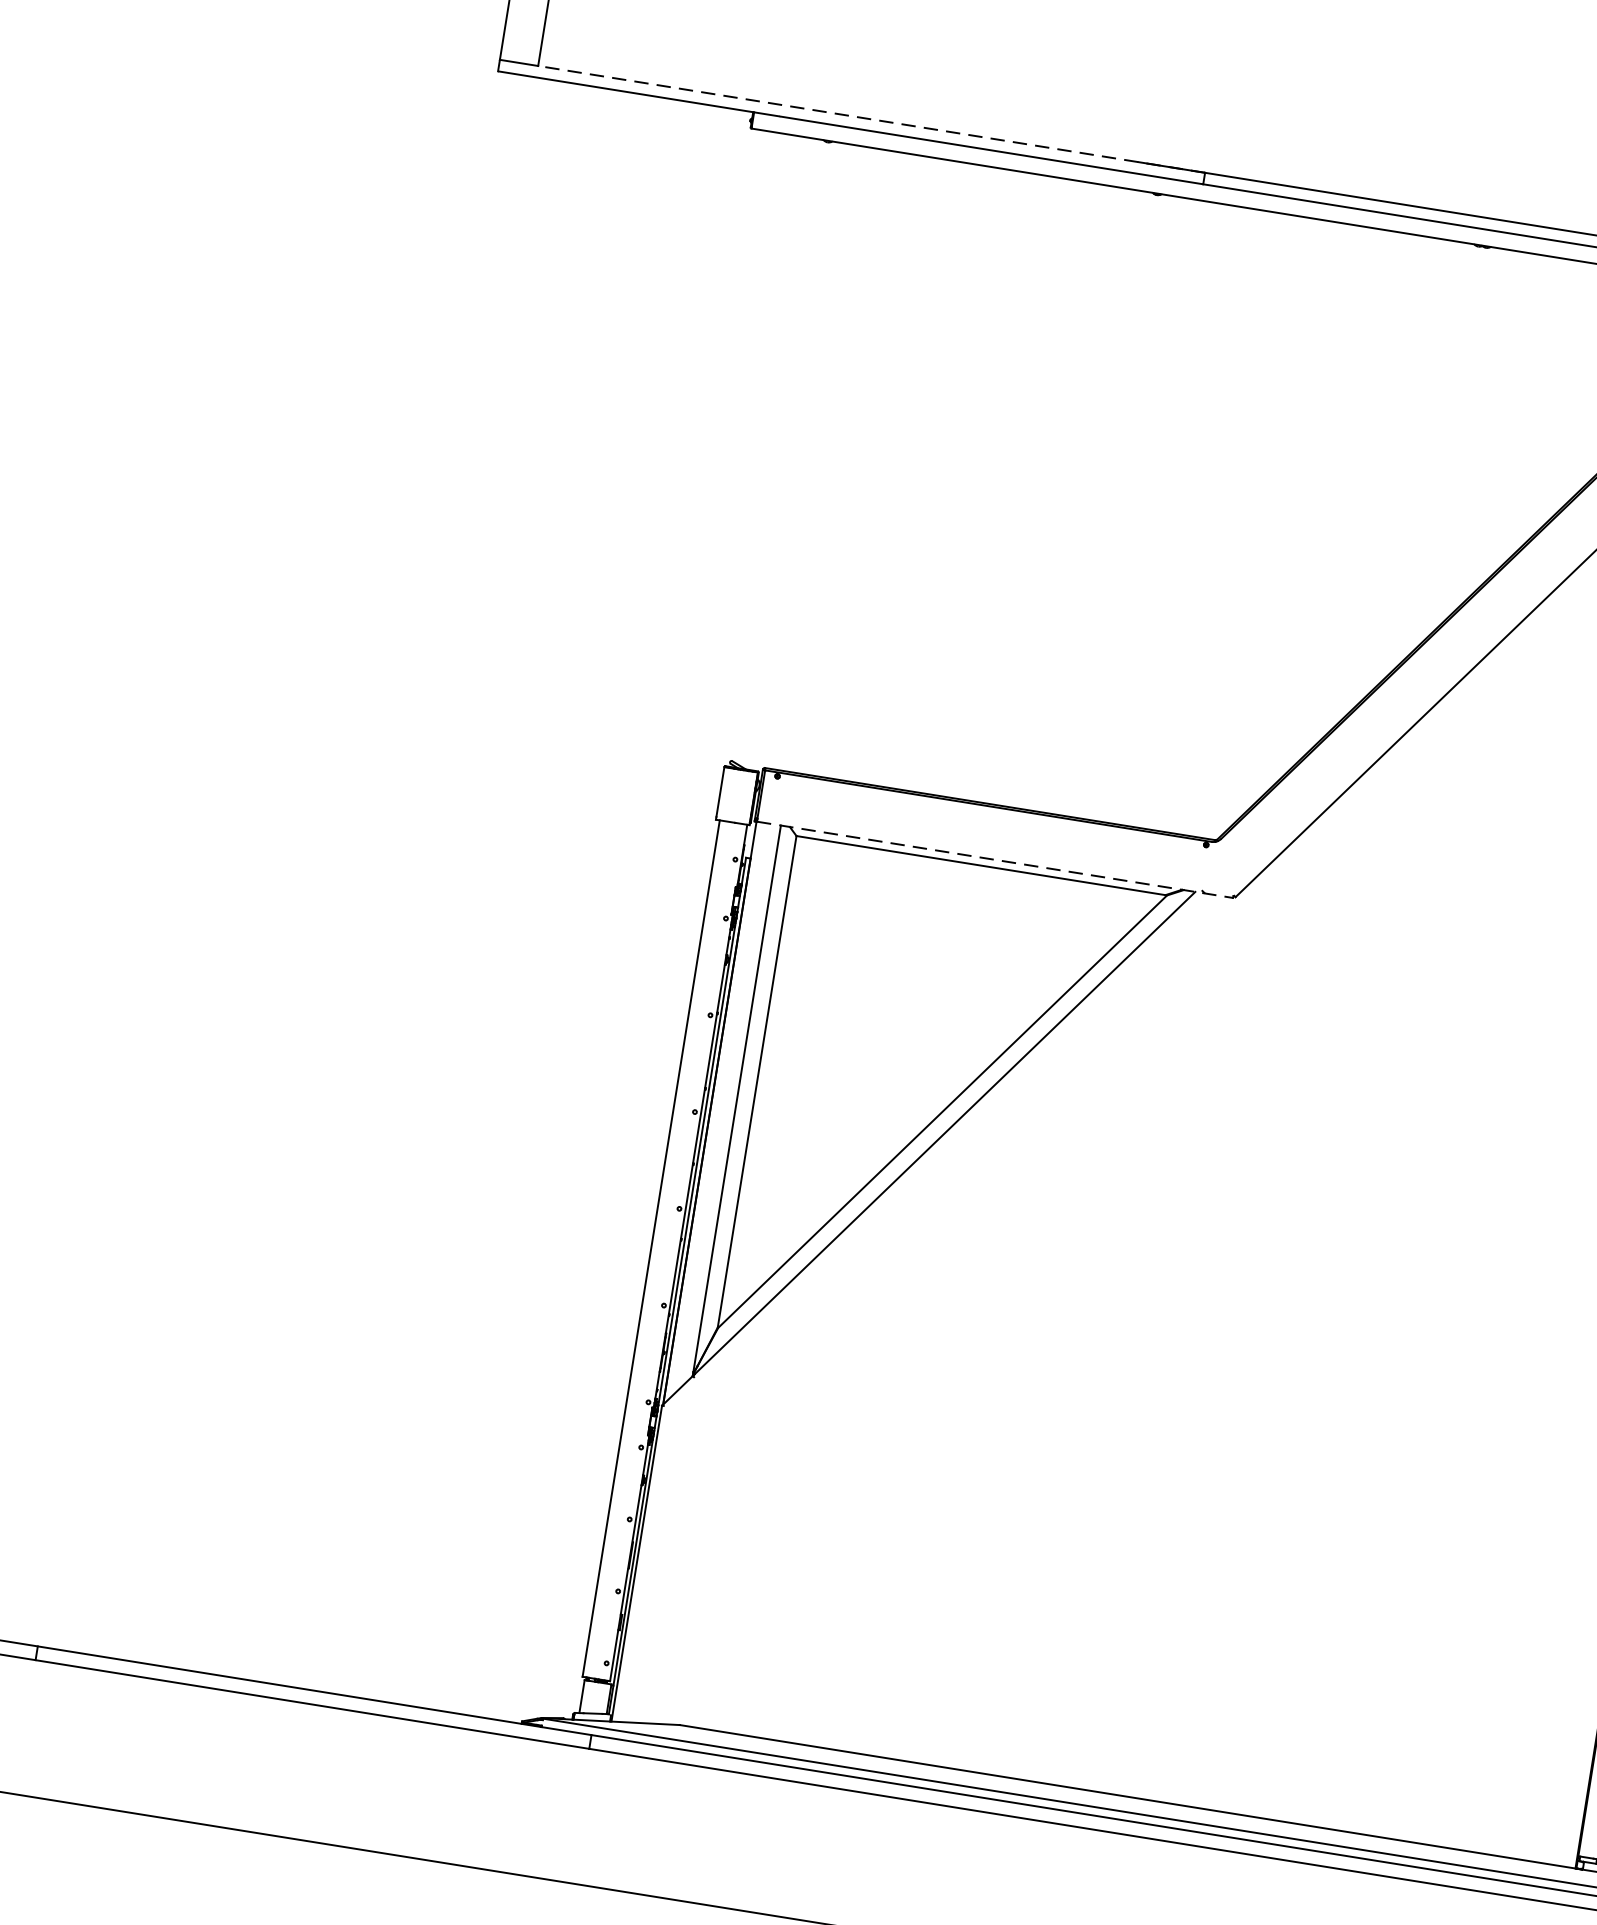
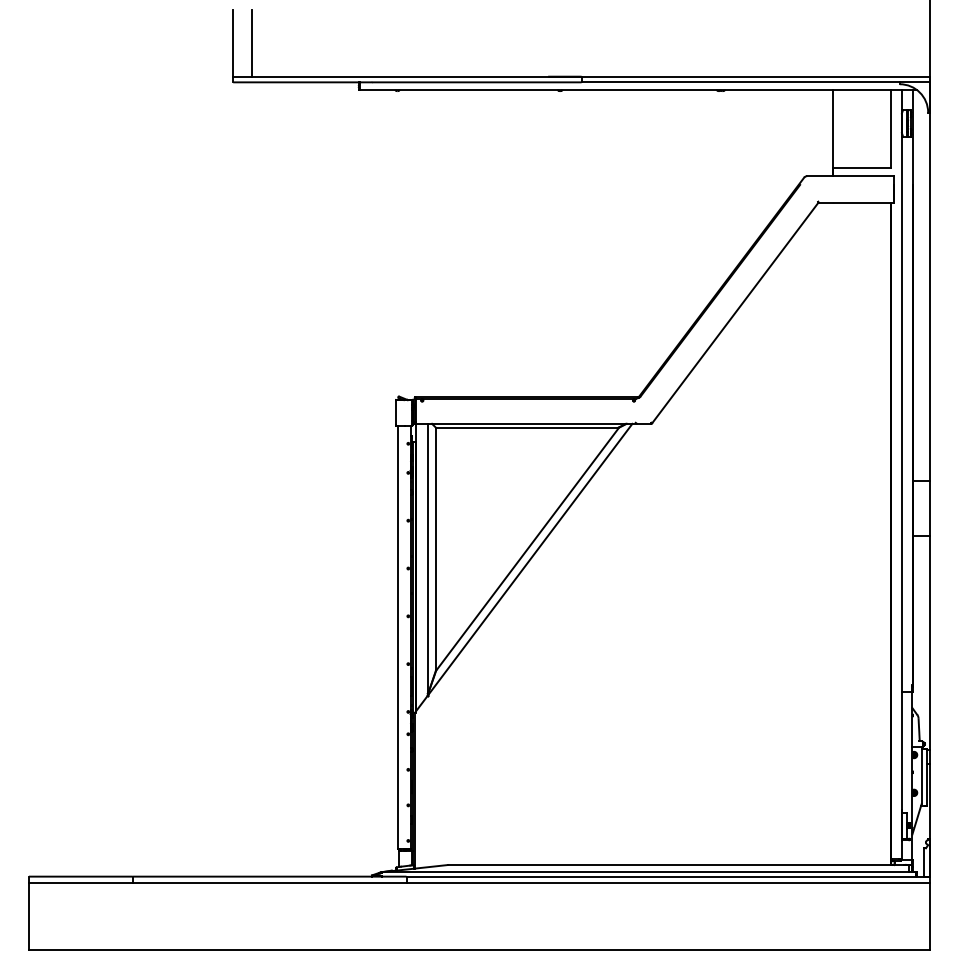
line: (870, 118) -> (416, 76), dashed -> solid
line: (995, 859) -> (533, 423), dashed -> solid

